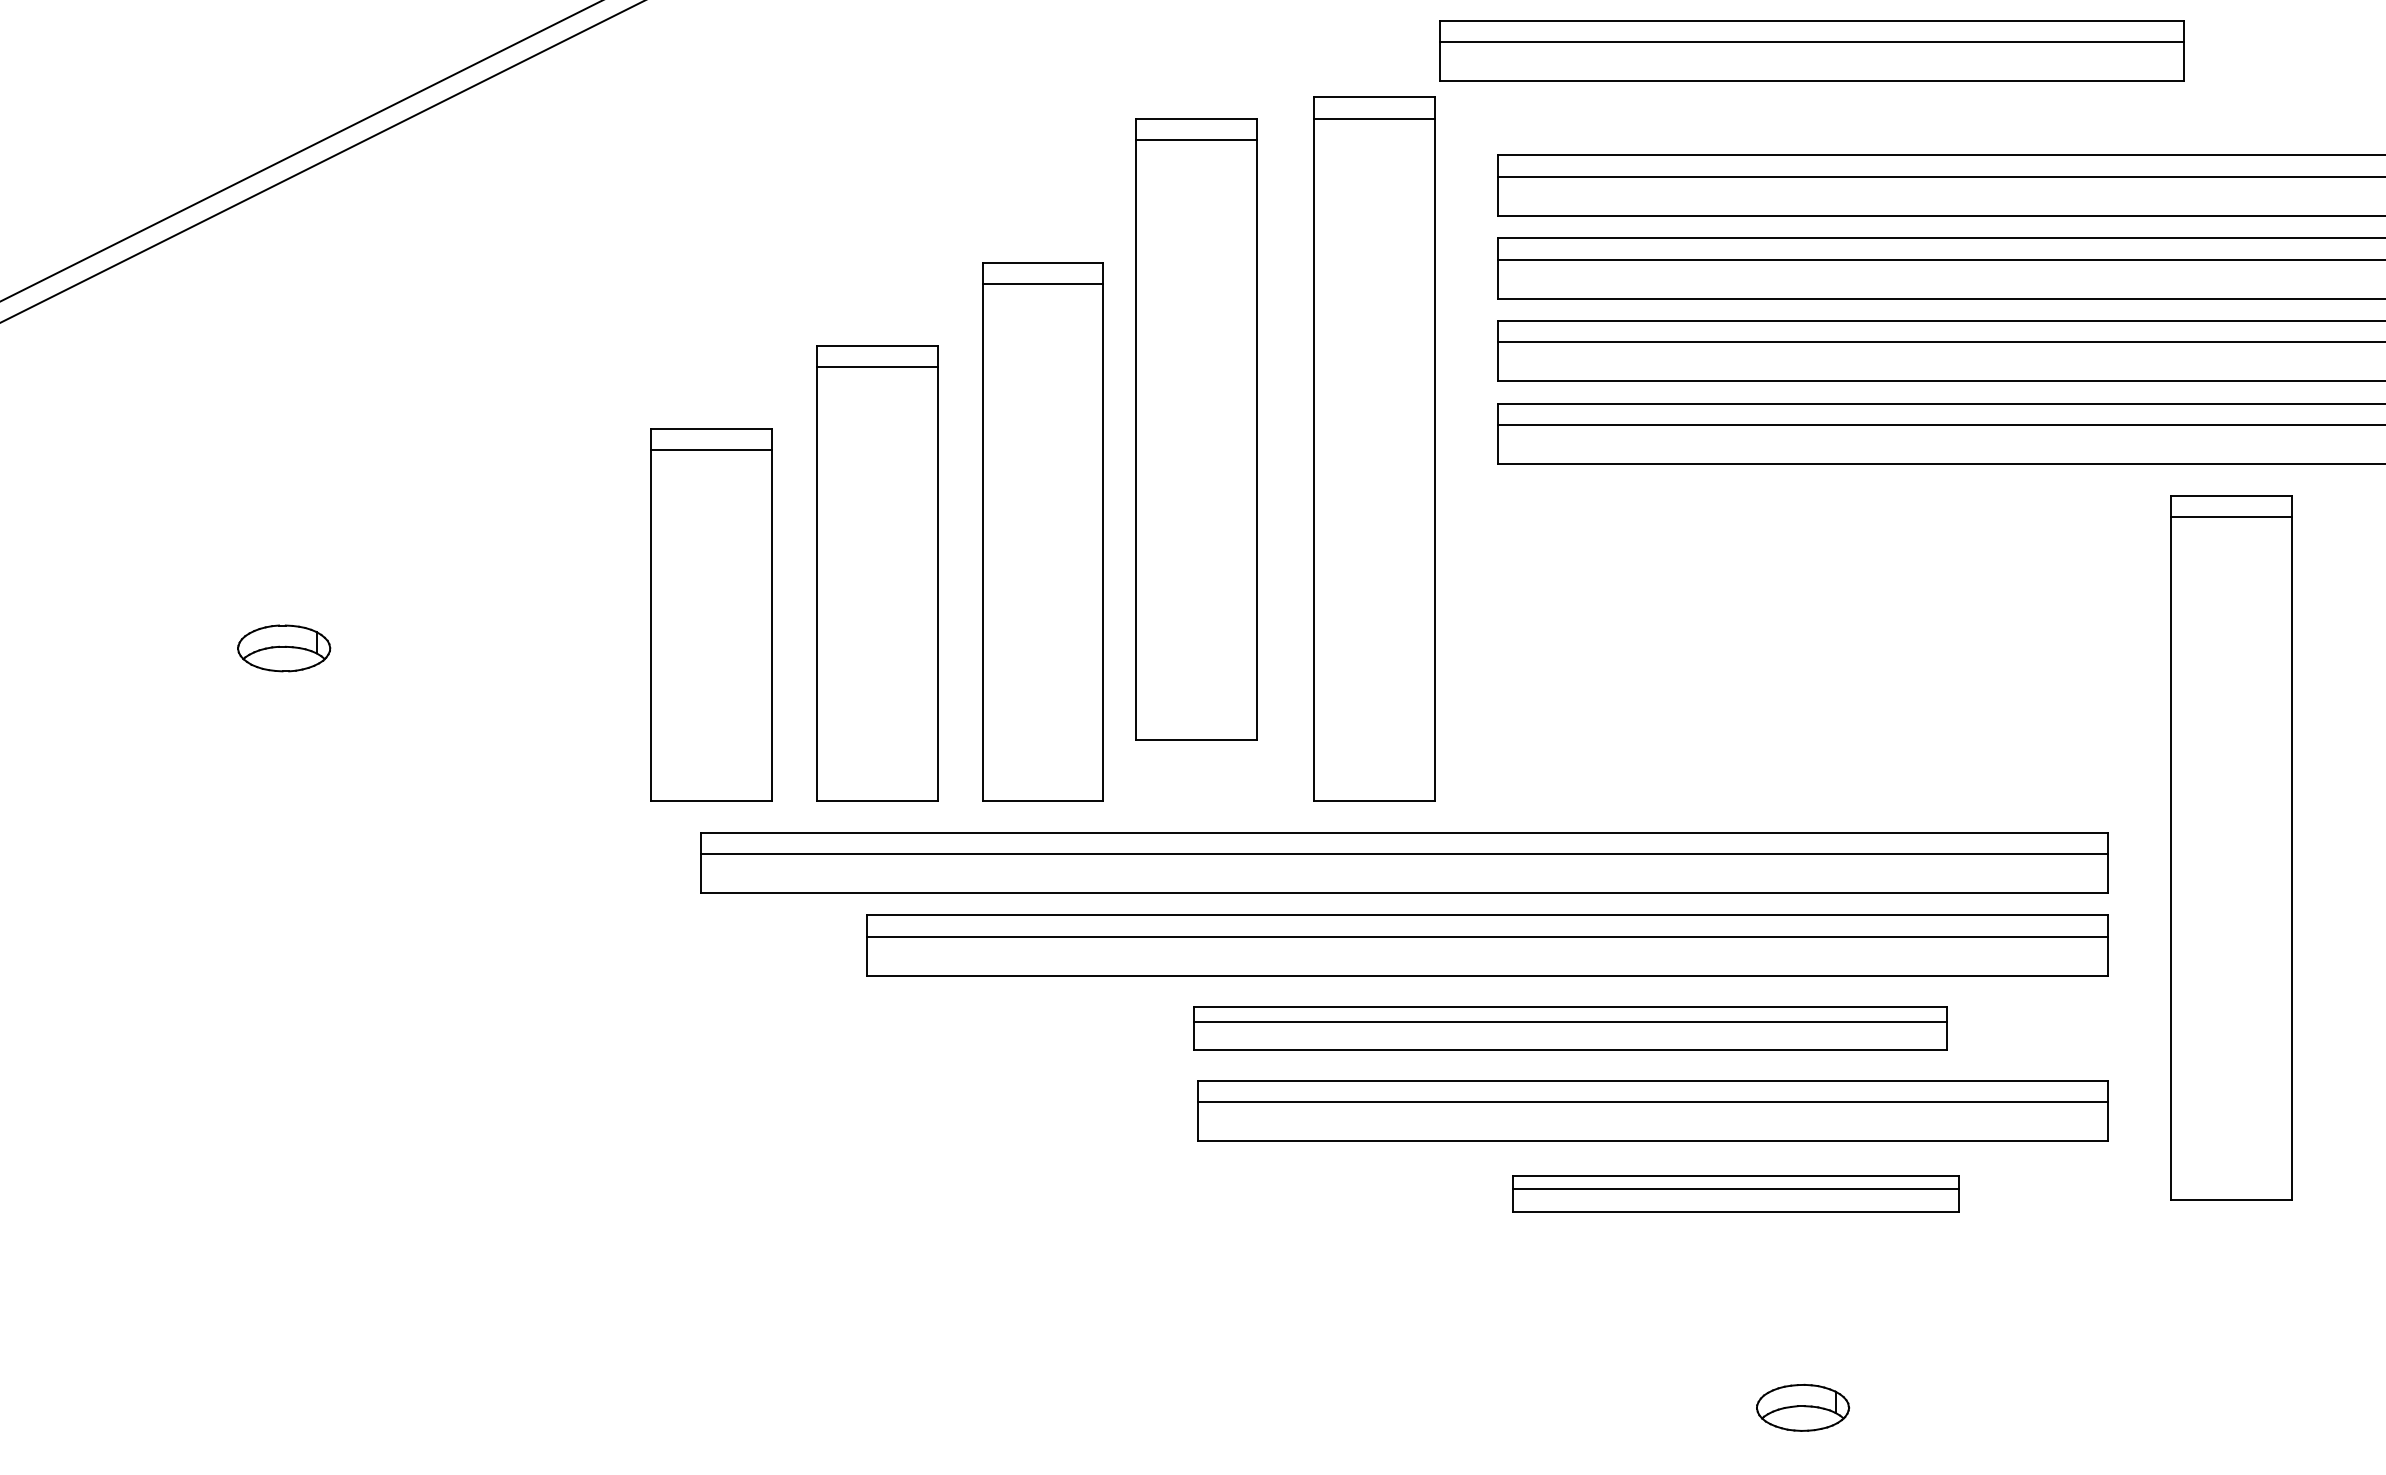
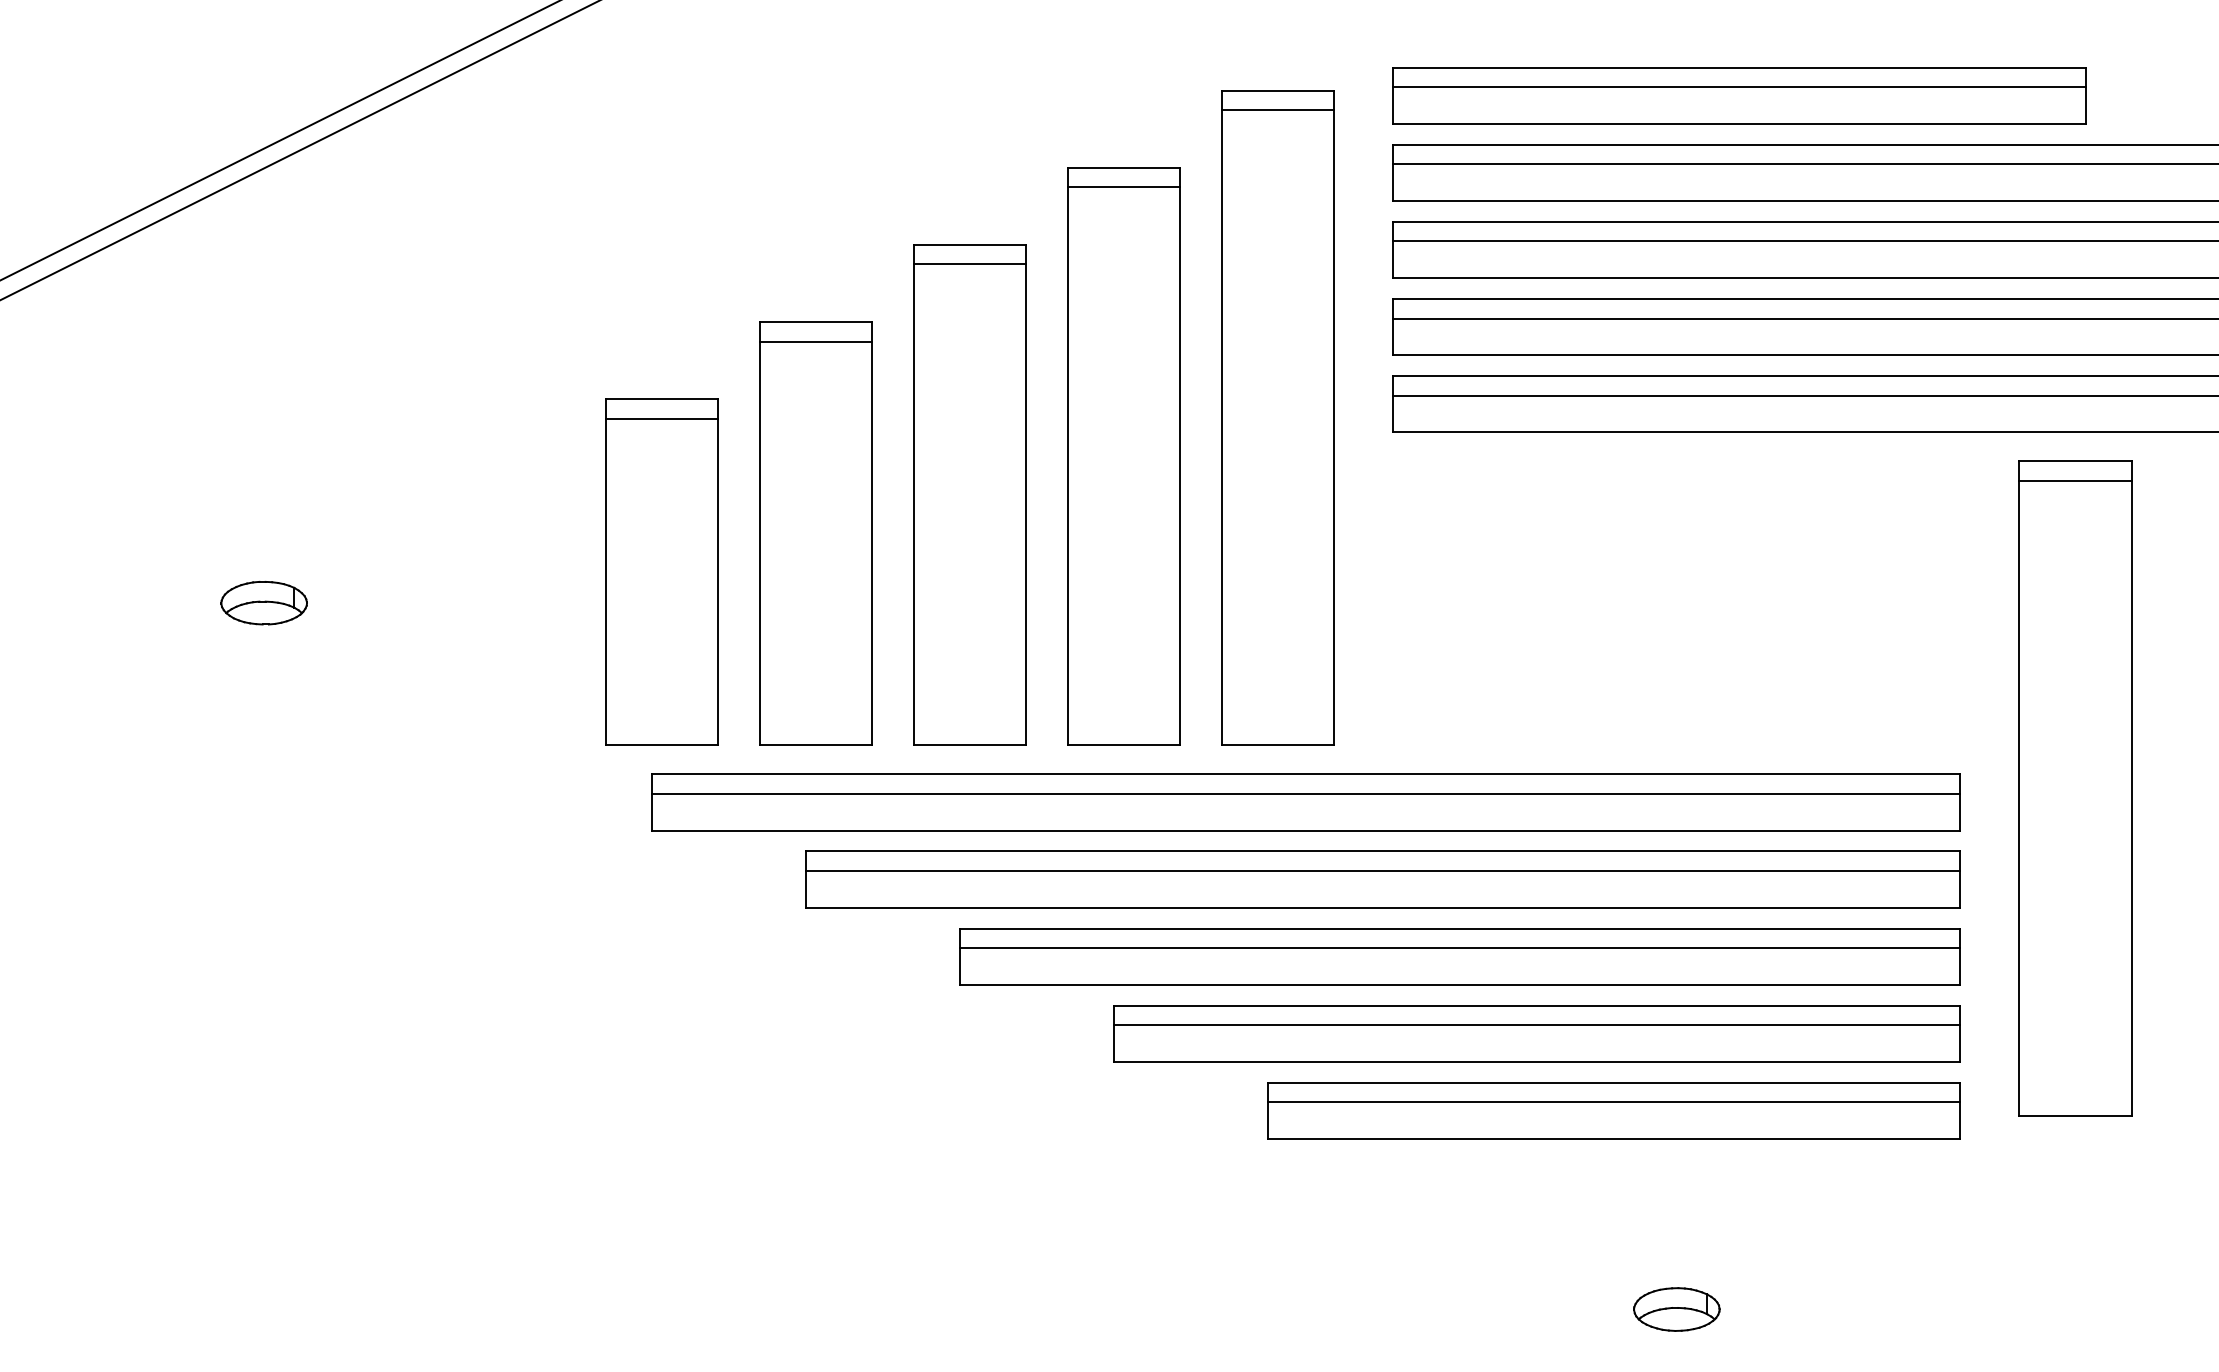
part: (1811, 50) -> (1738, 95), moved
part: (1196, 429) -> (1123, 456), moved
part: (1569, 1028) -> (1459, 956), size x1.43
part: (1735, 1193) -> (1614, 1110), size x1.67

